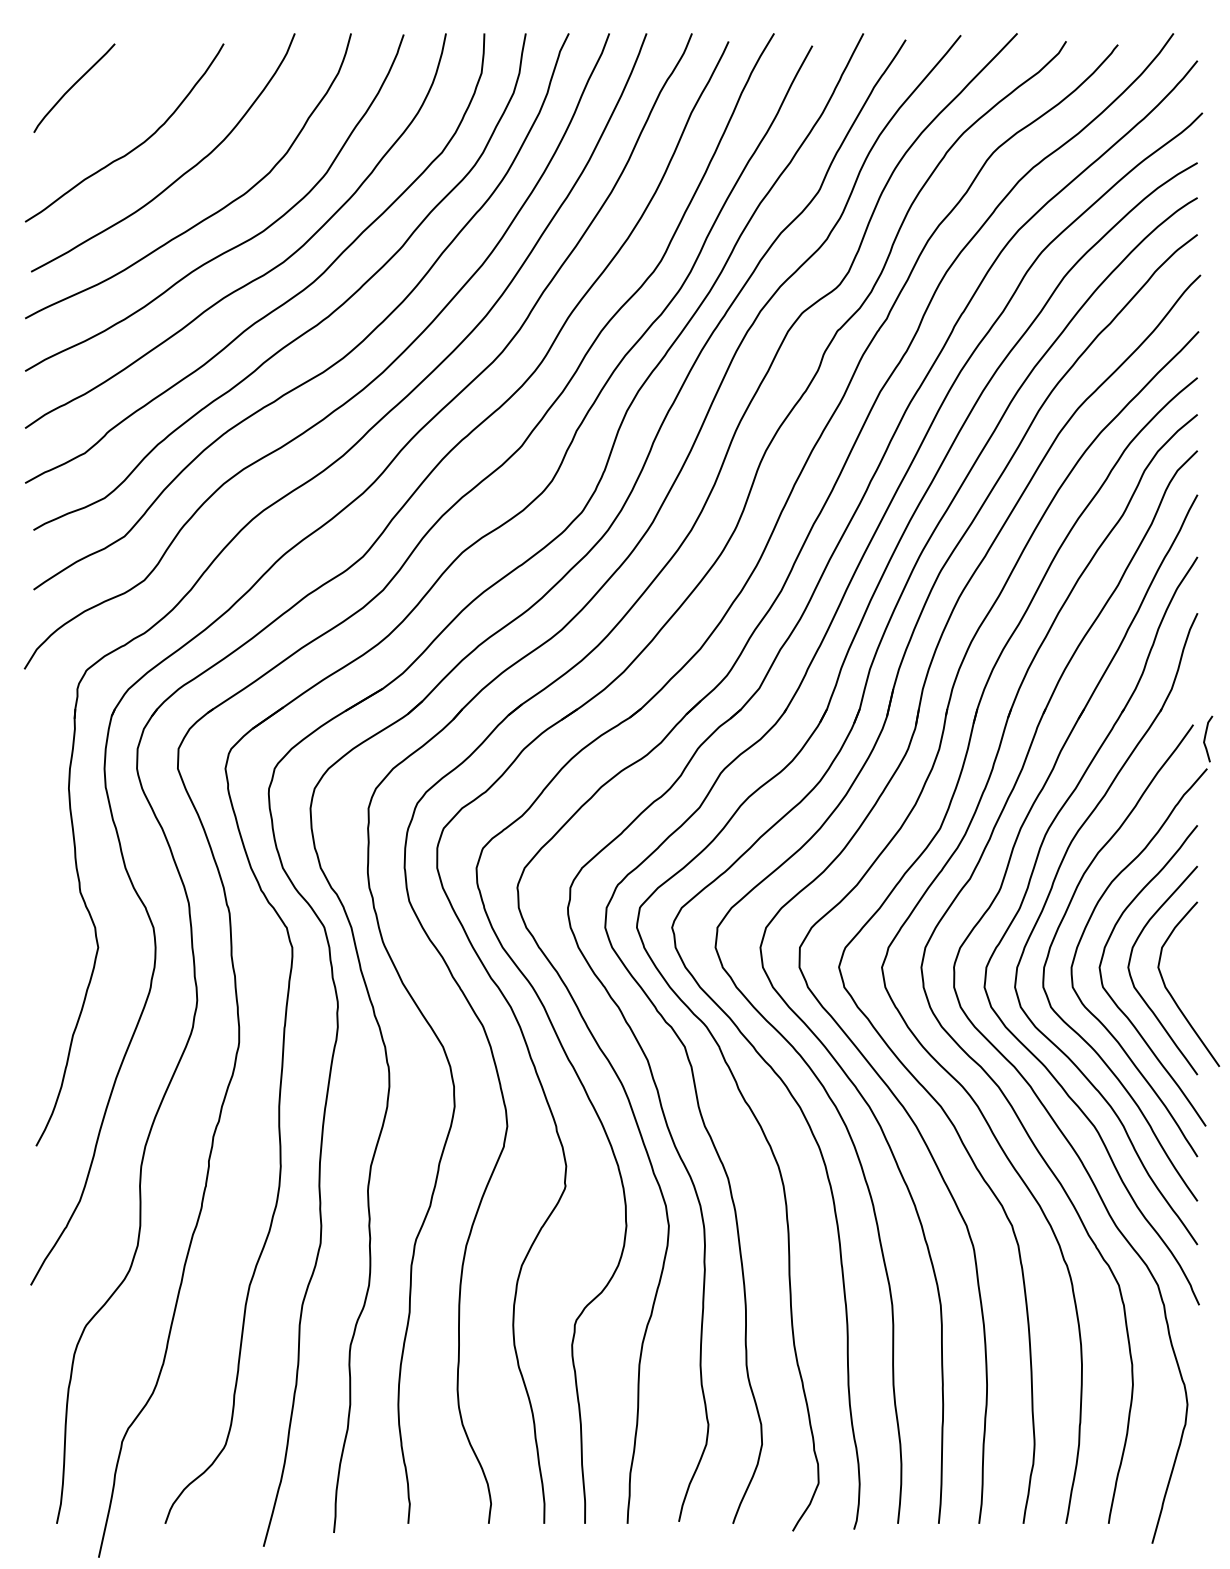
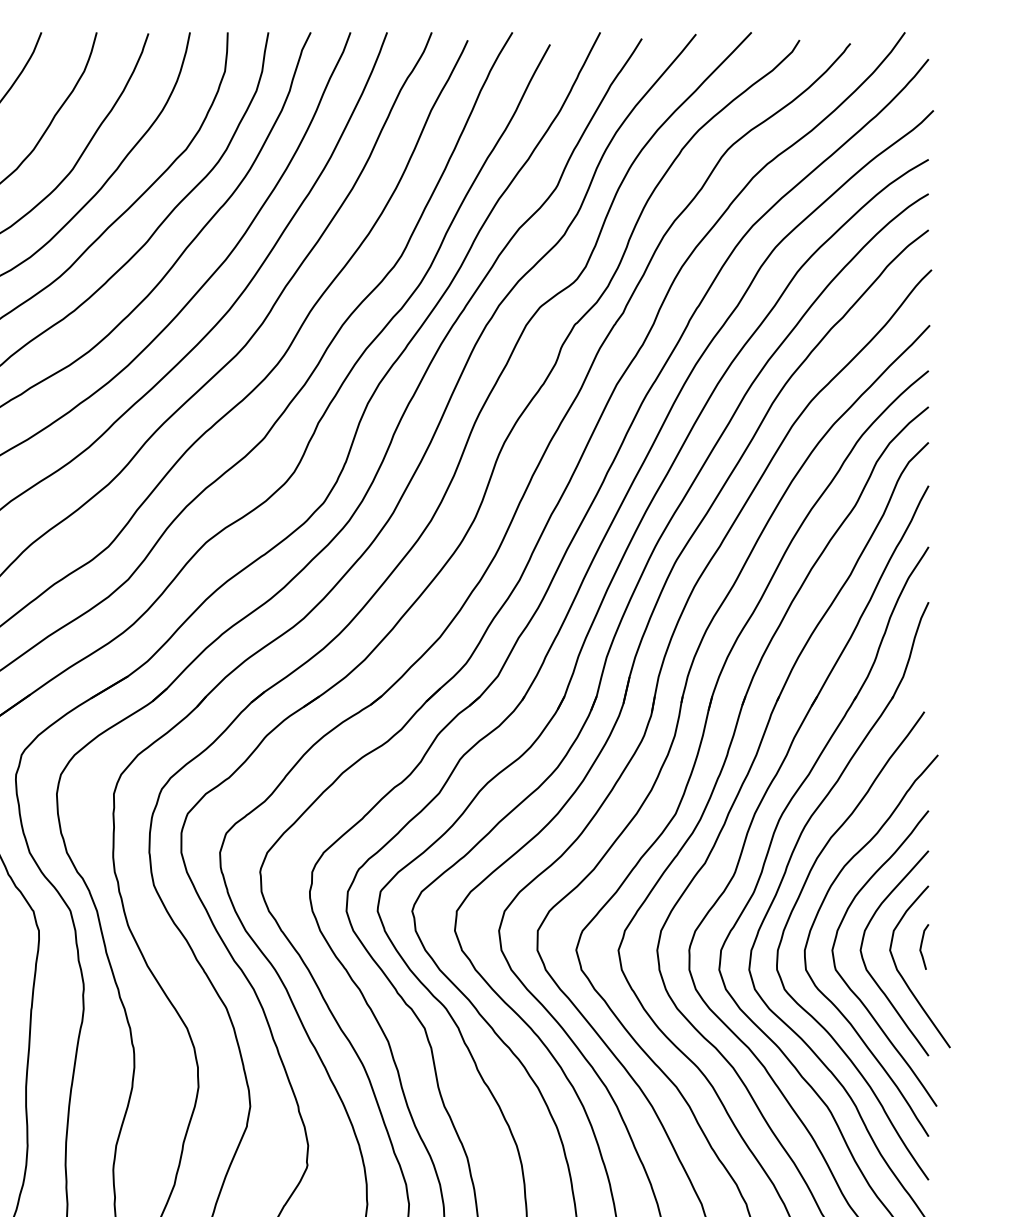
curve: (1206, 736) -> (922, 944), moved

